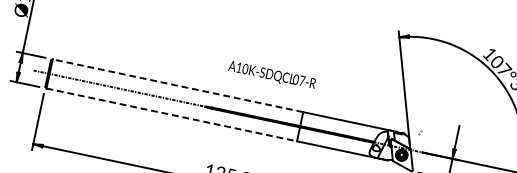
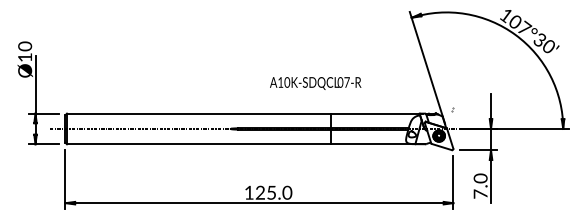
text: (272, 75) -> (315, 83), moved
line: (177, 85) -> (198, 113), dashed -> solid
line: (171, 115) -> (198, 144), dashed -> solid

